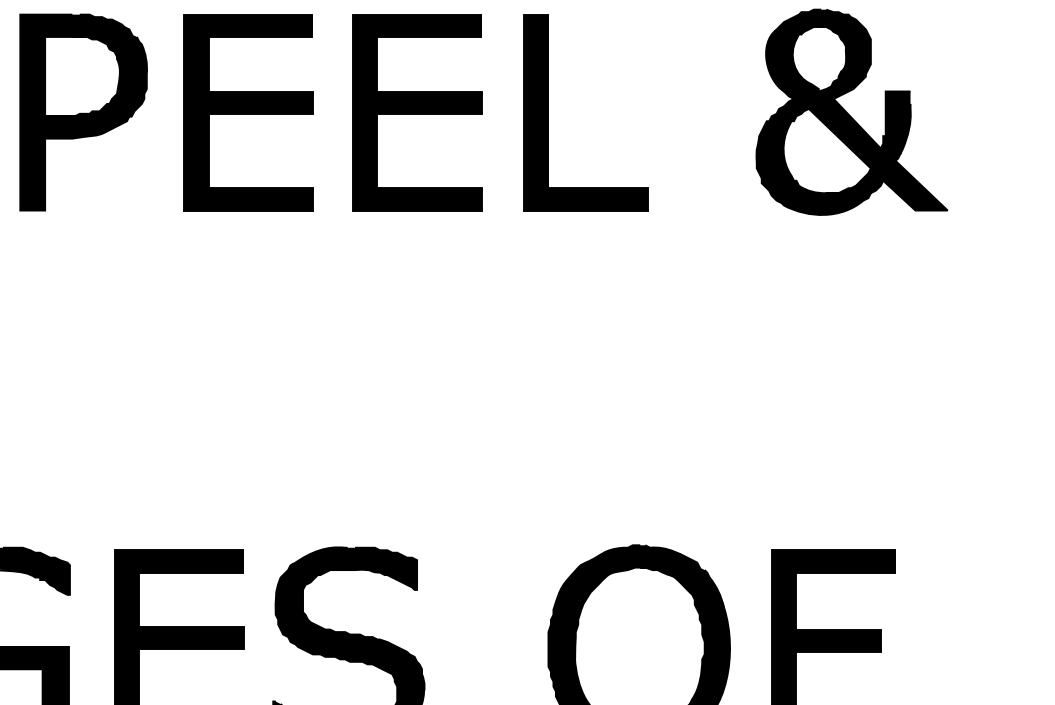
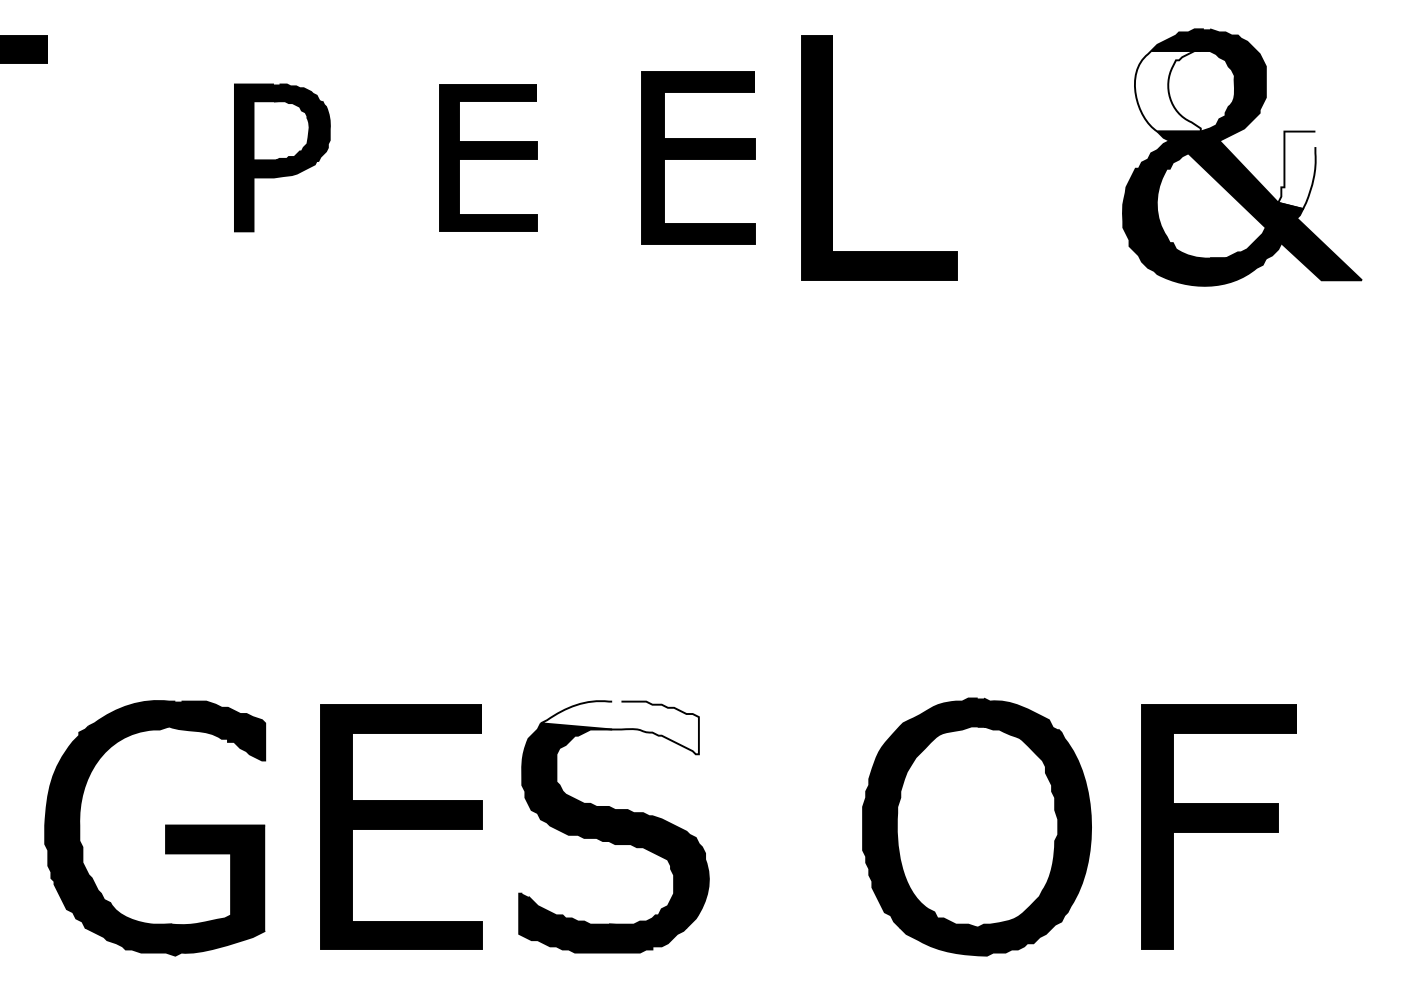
fill: (792, 59) -> (1167, 91), removed
part: (83, 112) -> (282, 157), size x0.6
part: (248, 112) -> (488, 157), size x0.6
part: (416, 112) -> (698, 157), size x0.7
part: (548, 112) -> (832, 157), moved
fill: (895, 122) -> (1296, 170), removed
fill: (353, 568) -> (619, 727), removed

